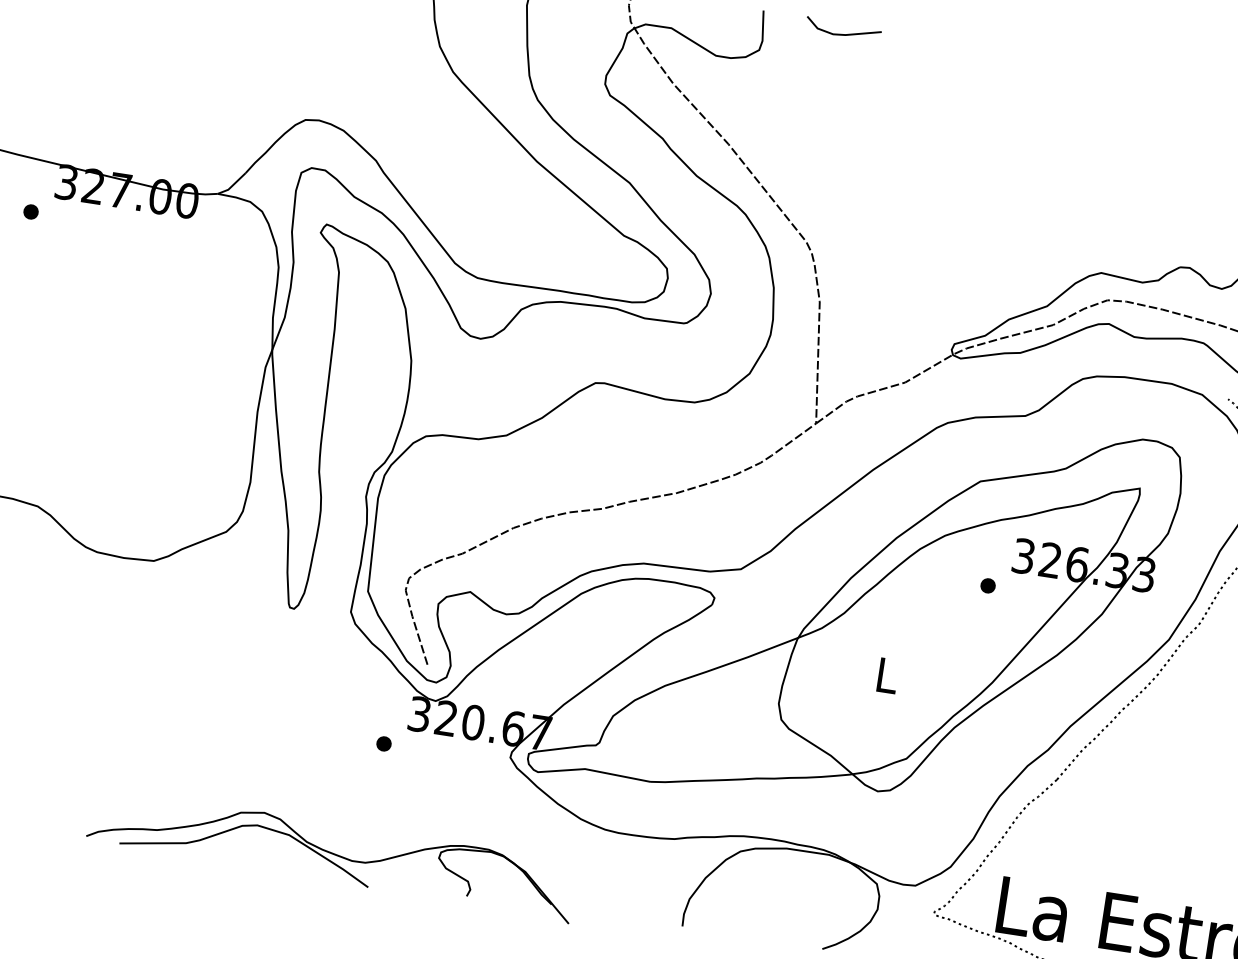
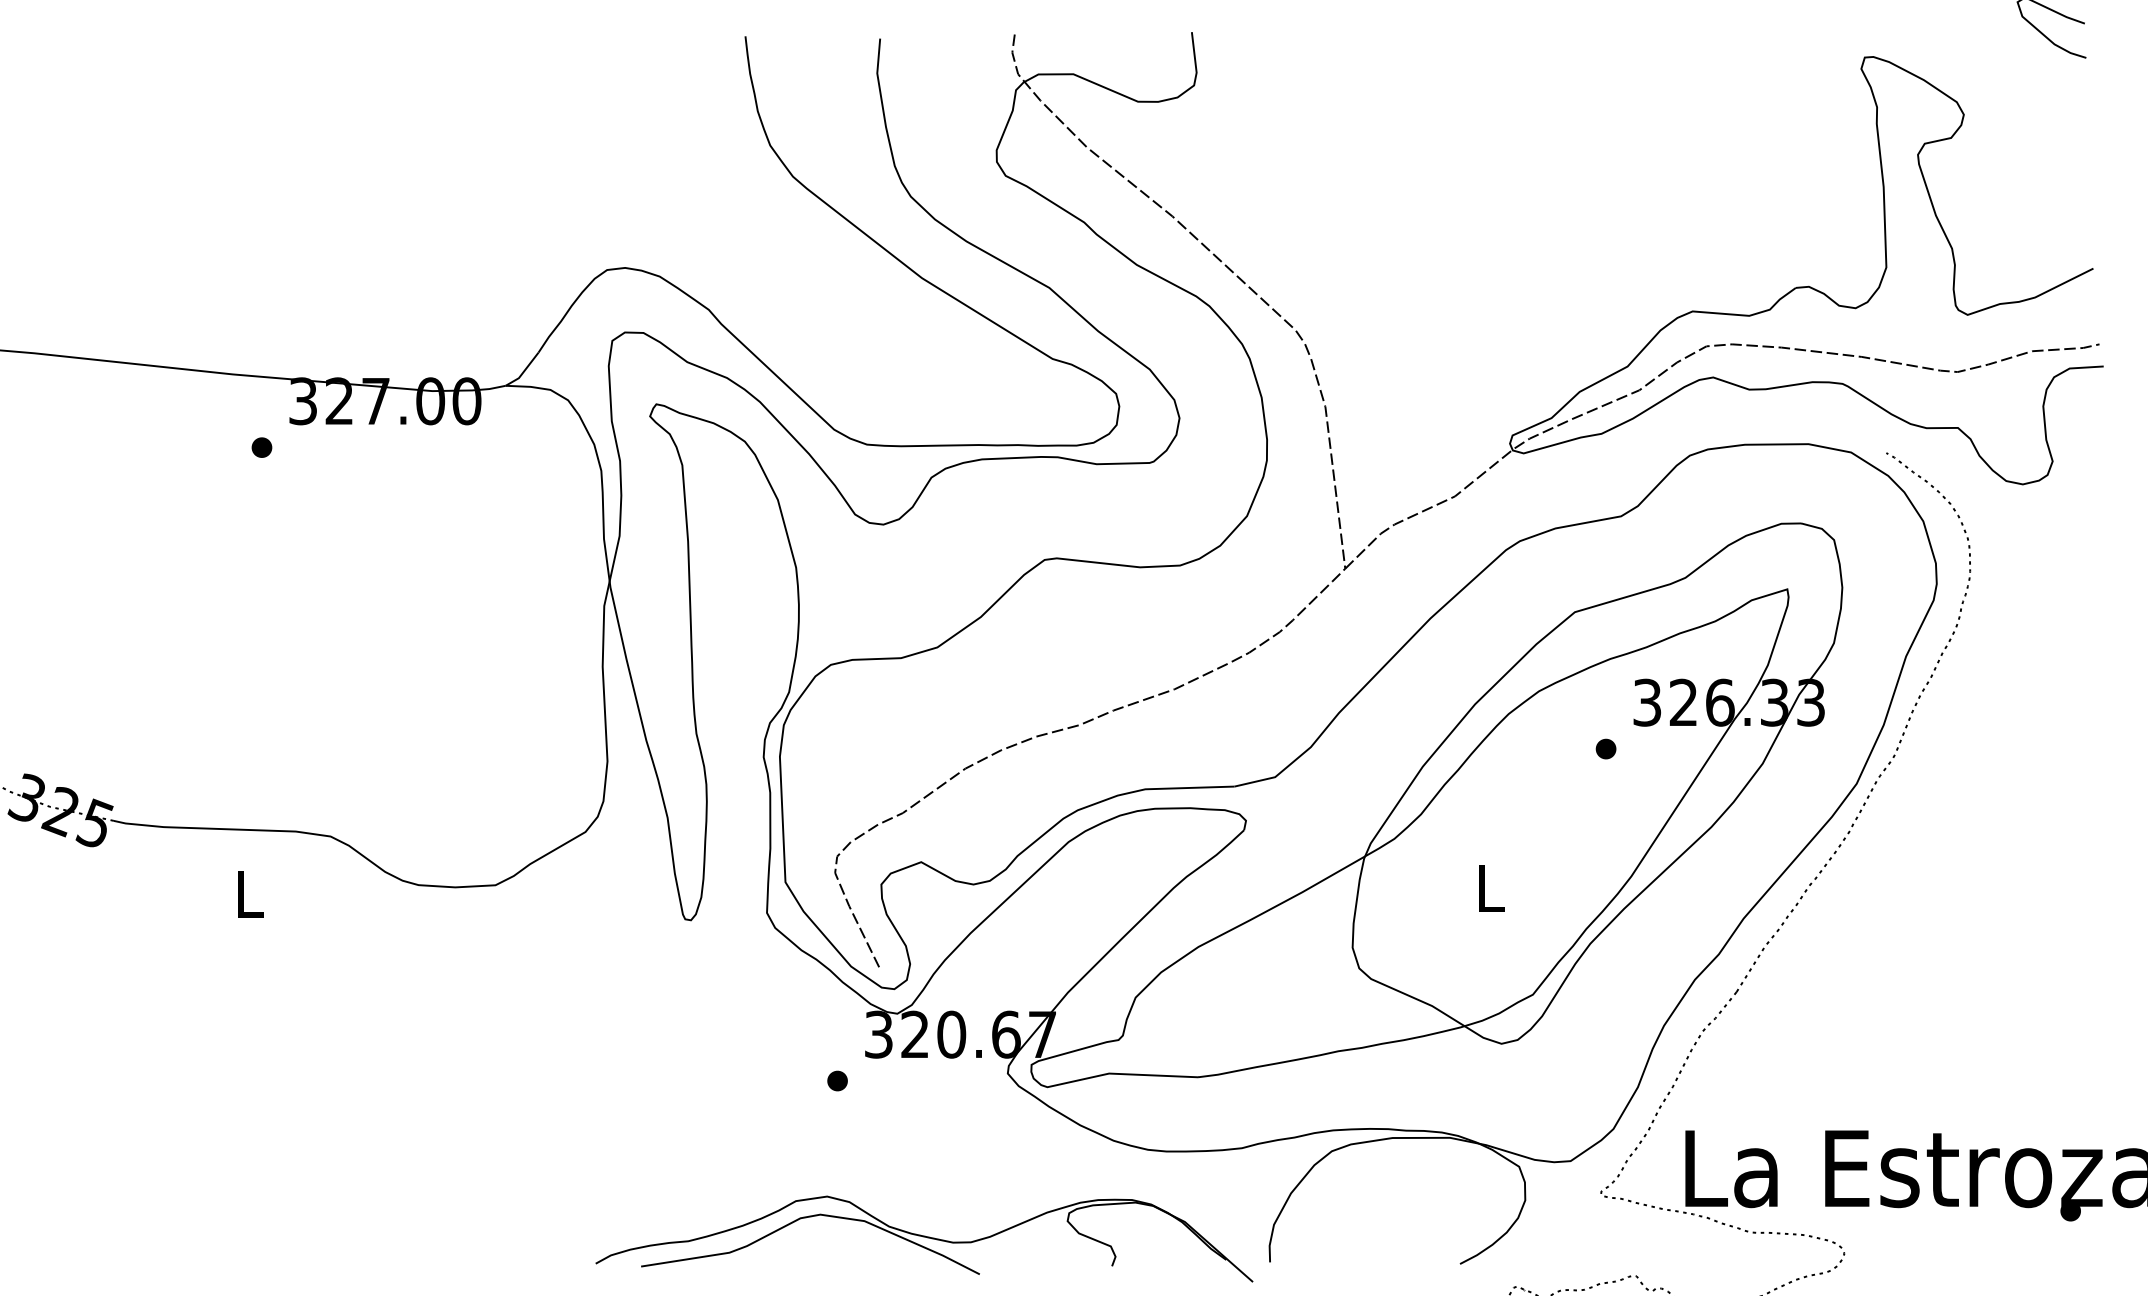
line: (842, 34) -> (1301, 47), removed
part: (331, 854) -> (924, 1238), moved

